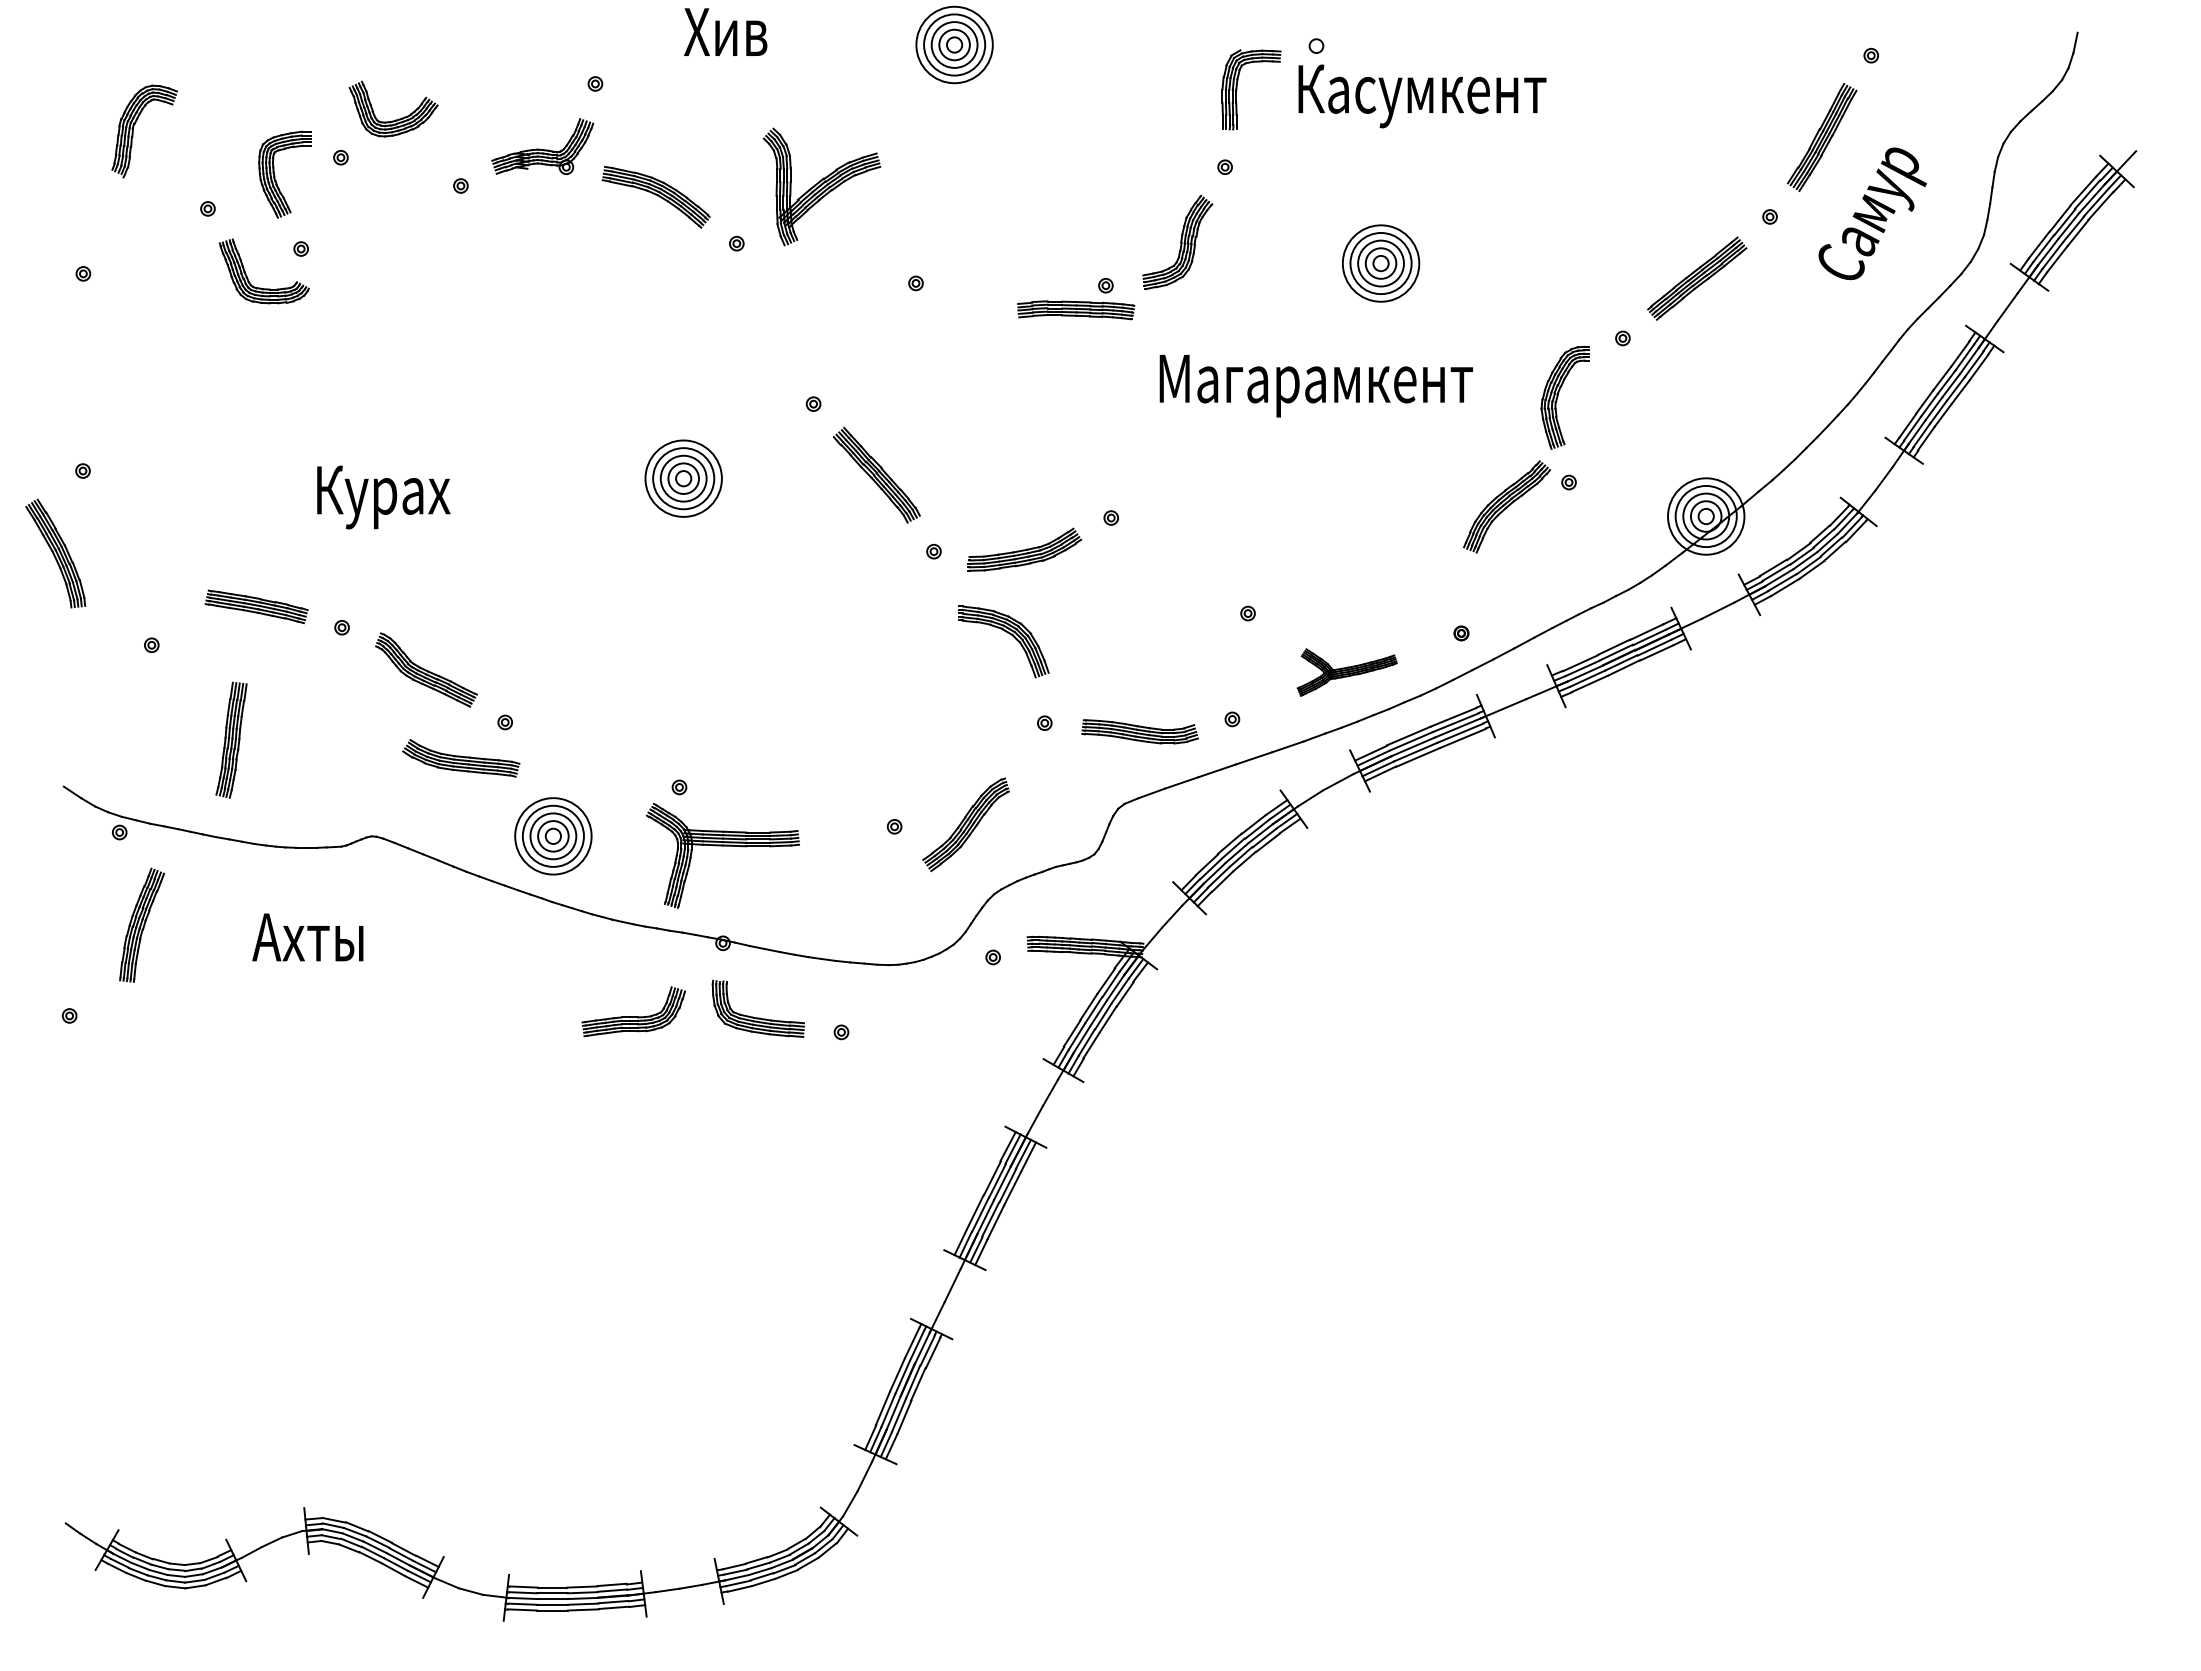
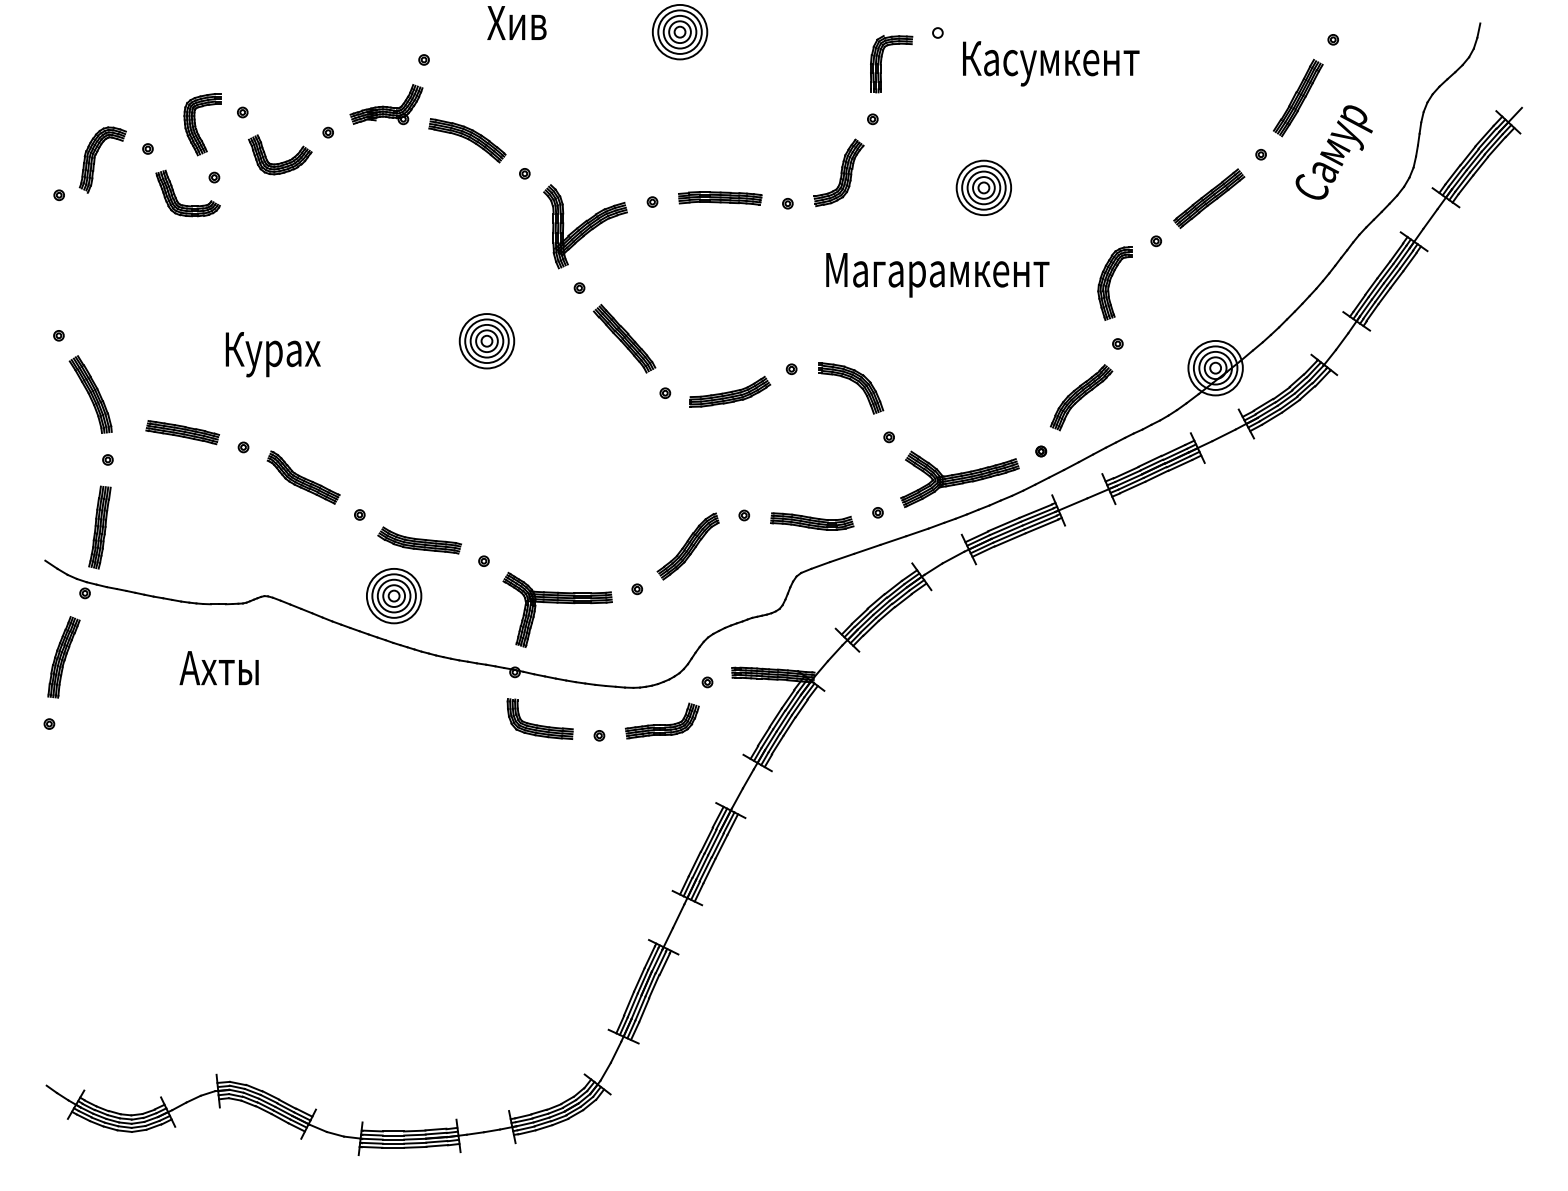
text: (1422, 96) -> (1051, 63), moved
part: (398, 118) -> (283, 161), moved
part: (133, 131) -> (94, 160), moved
part: (821, 186) -> (585, 226), moved
part: (1076, 310) -> (720, 198), moved
part: (1506, 506) -> (1081, 397), moved
part: (55, 553) -> (90, 394), moved
part: (1007, 633) -> (853, 382), moved
part: (1346, 672) -> (959, 479), size x1.67
part: (231, 739) -> (99, 527), moved
part: (461, 758) -> (419, 540), moved
part: (965, 824) -> (687, 546), moved
part: (722, 846) -> (557, 603), moved
part: (142, 924) -> (64, 656), moved
part: (633, 1011) -> (662, 720), moved

